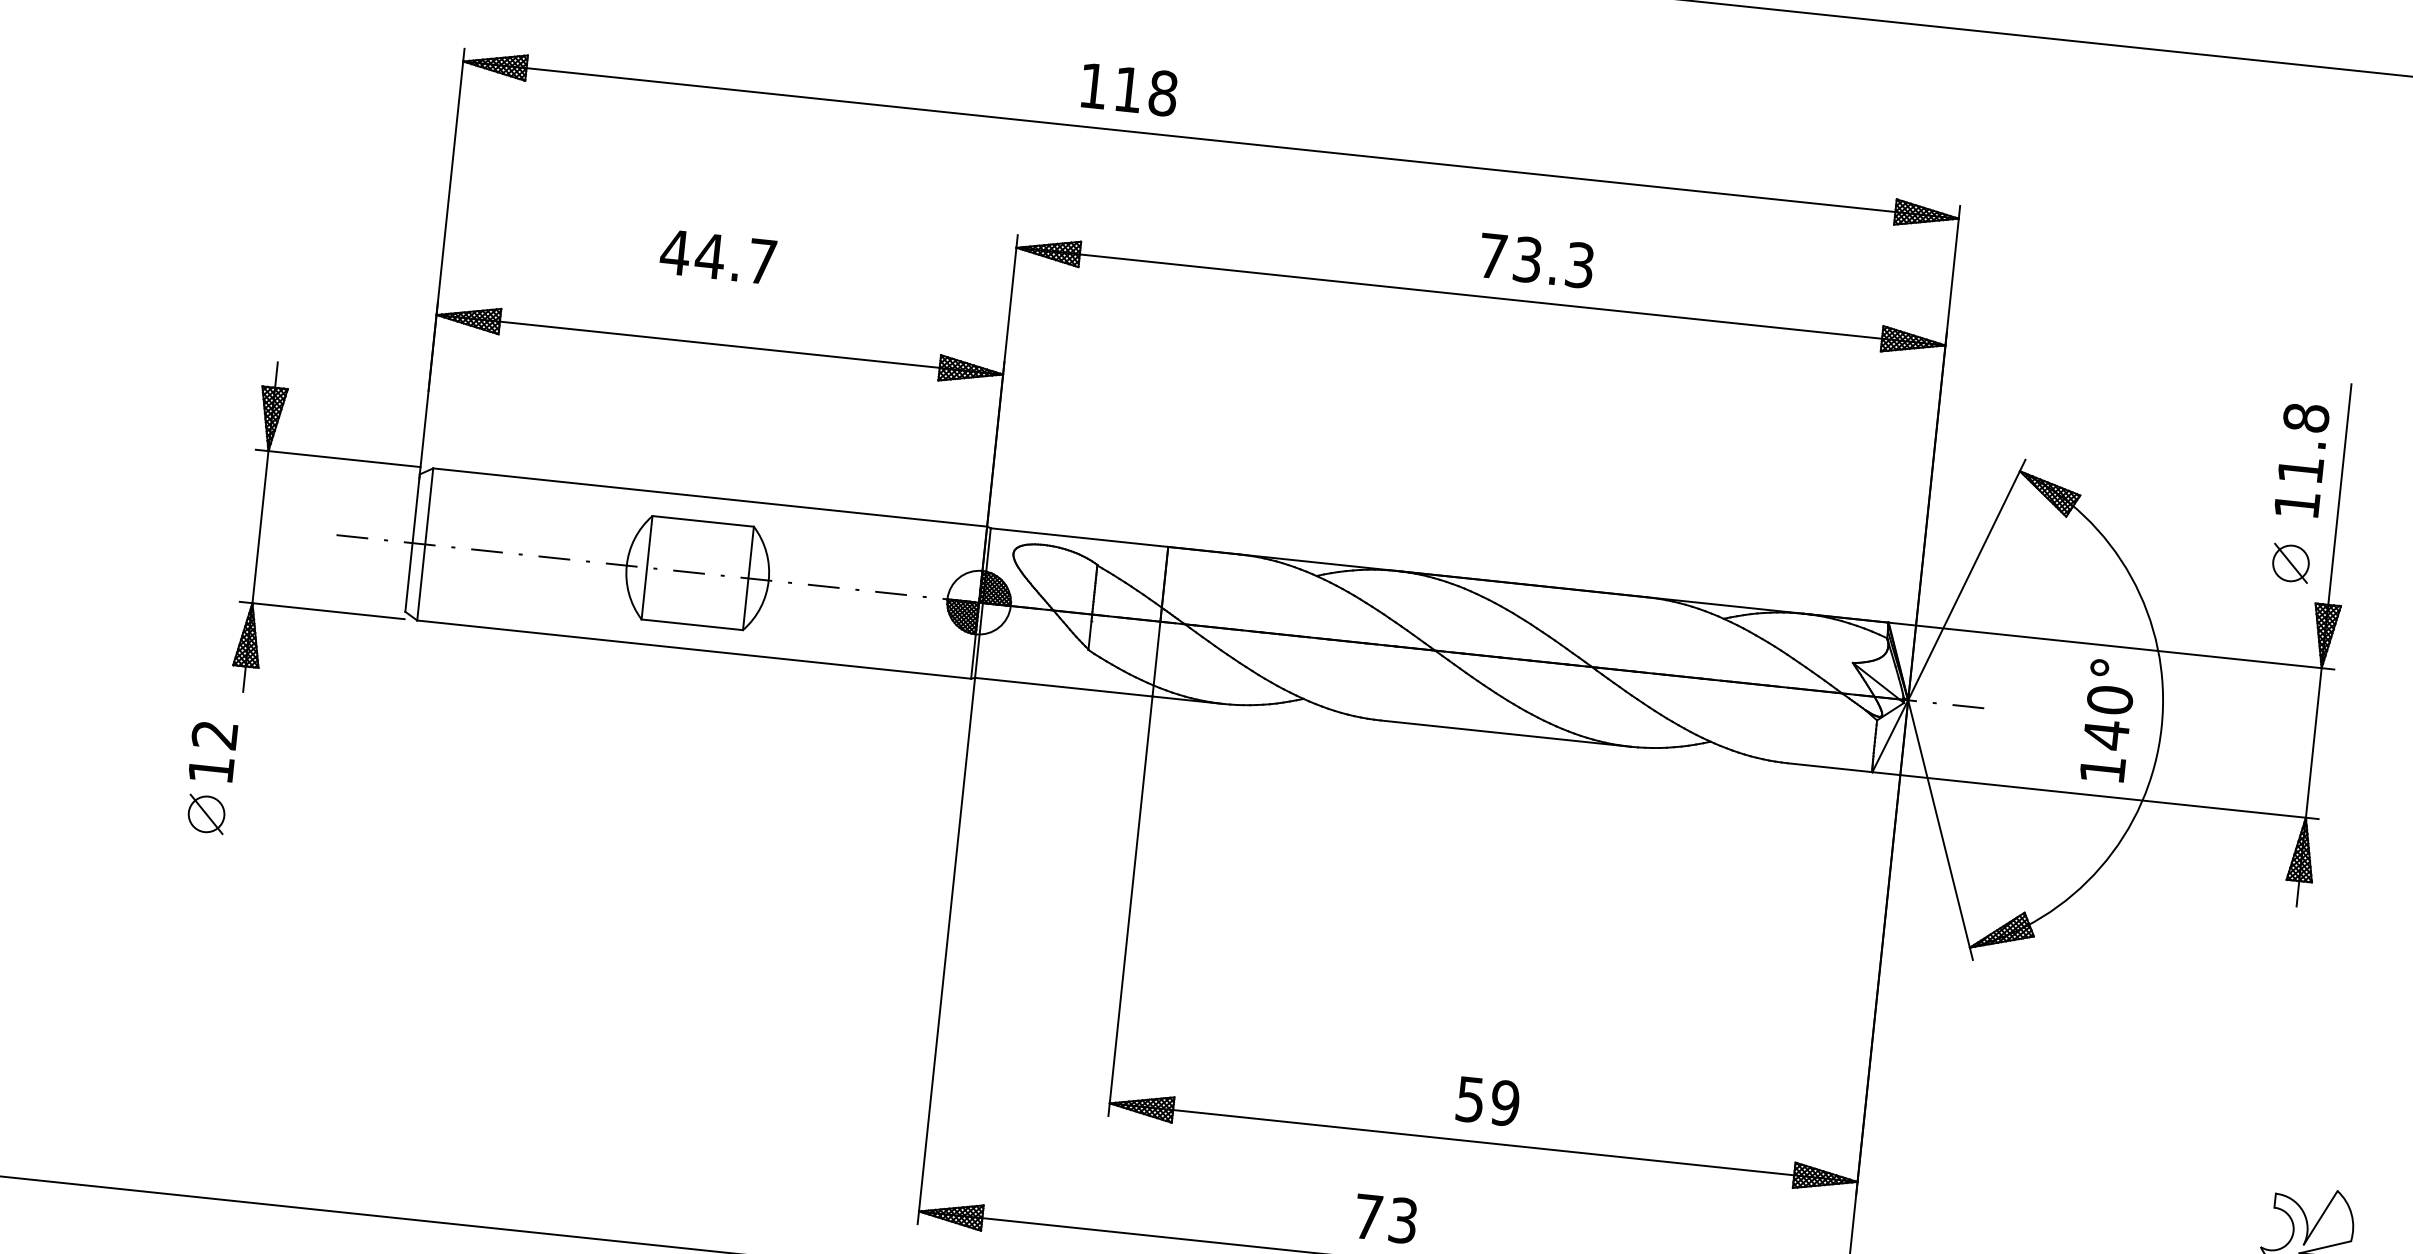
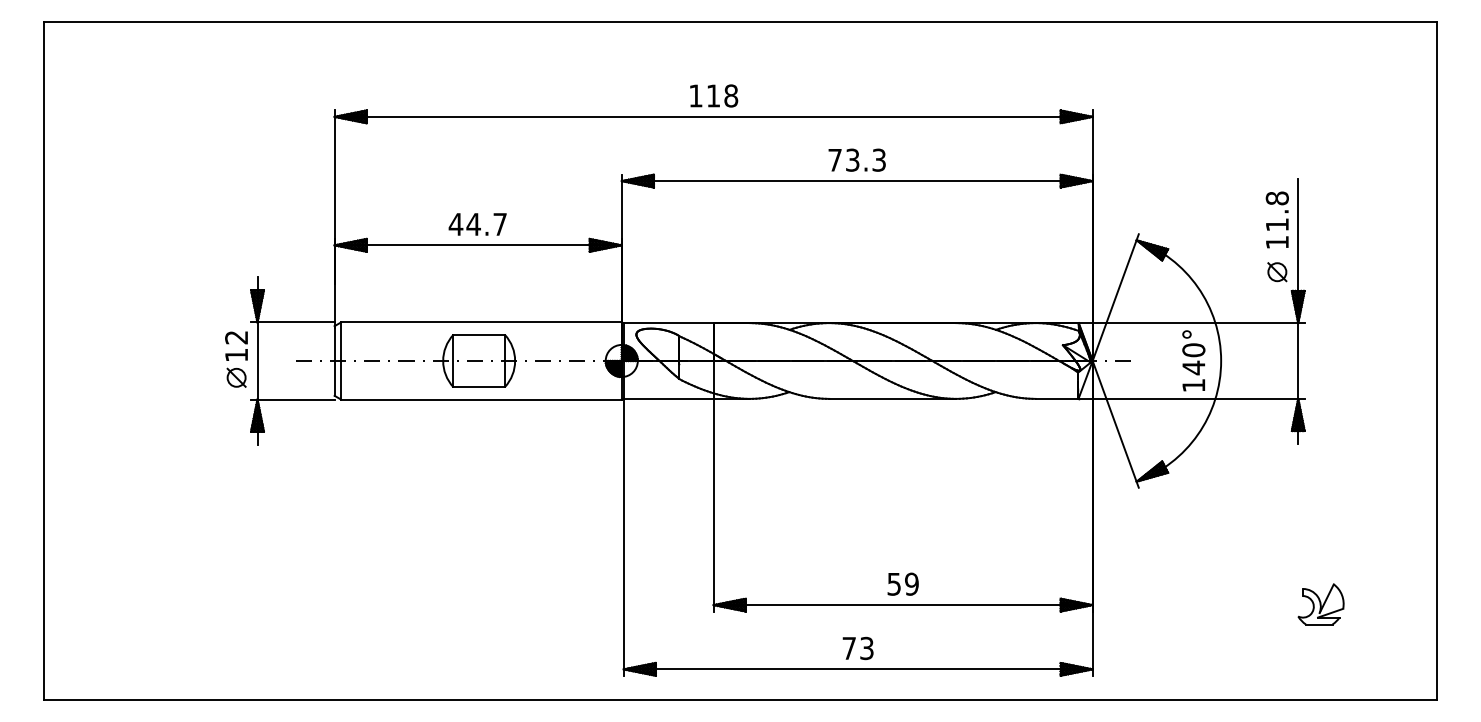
text: (1130, 88) -> (714, 95), moved
text: (717, 257) -> (477, 224), moved
text: (1535, 259) -> (856, 159), moved
part: (210, 778) -> (236, 359), moved

